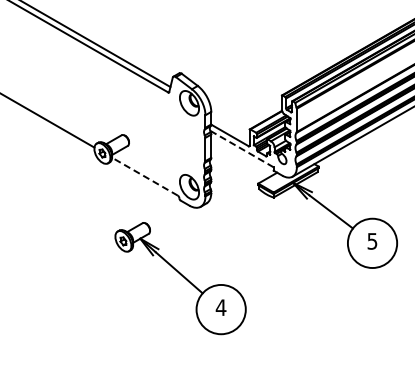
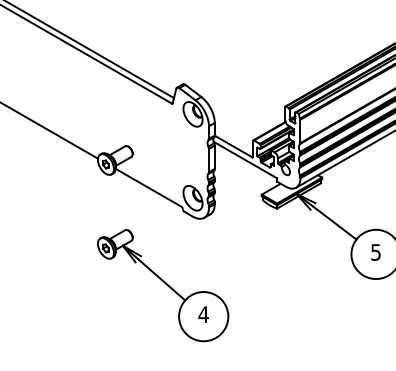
line: (241, 149) -> (245, 160), dashed -> solid
line: (145, 176) -> (149, 187), dashed -> solid
part: (180, 278) -> (163, 285), moved

